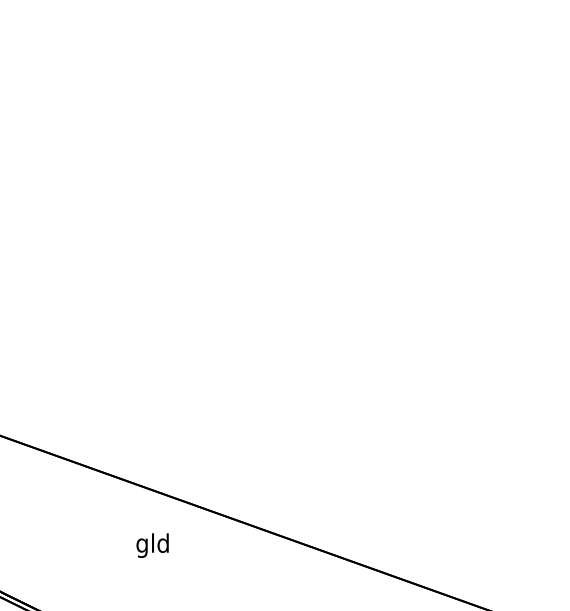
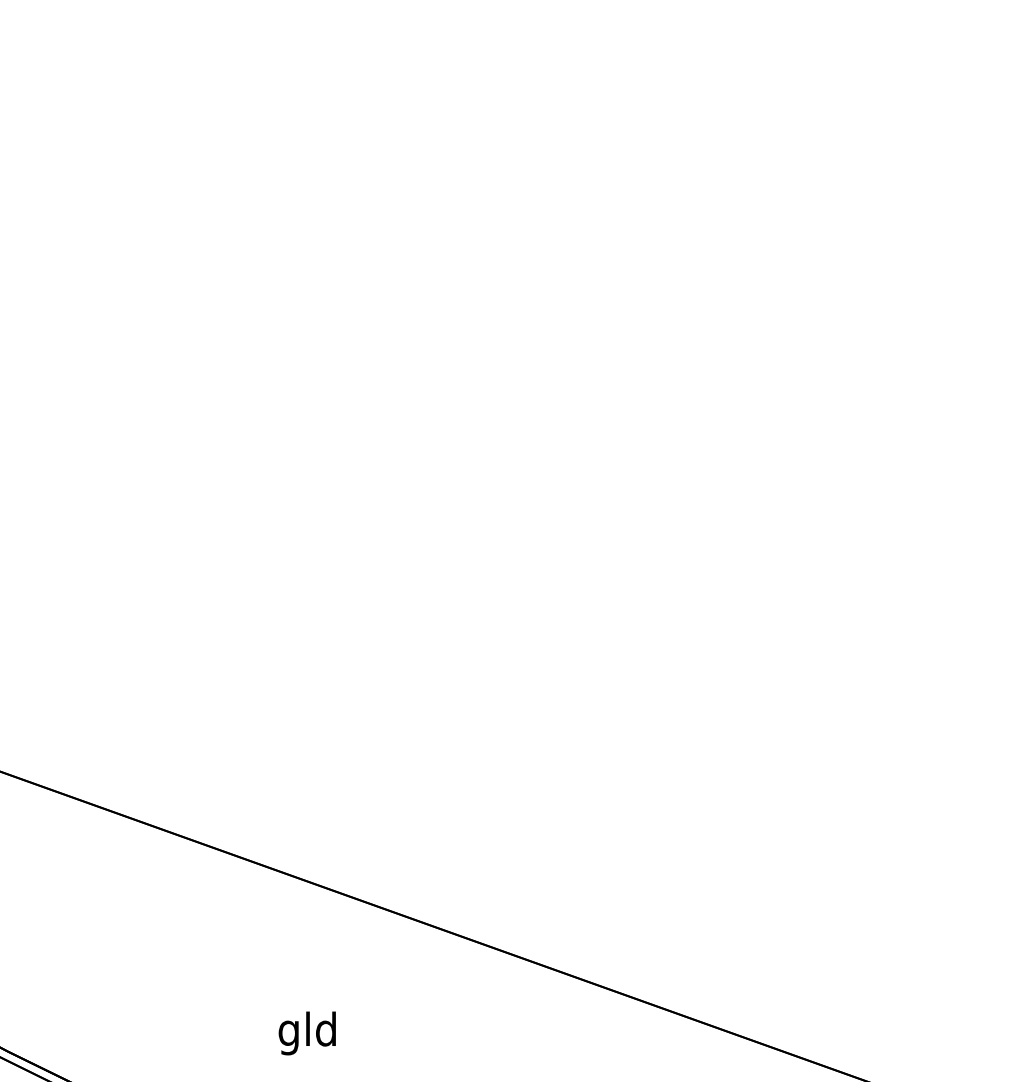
text: (152, 545) -> (307, 1033), moved

